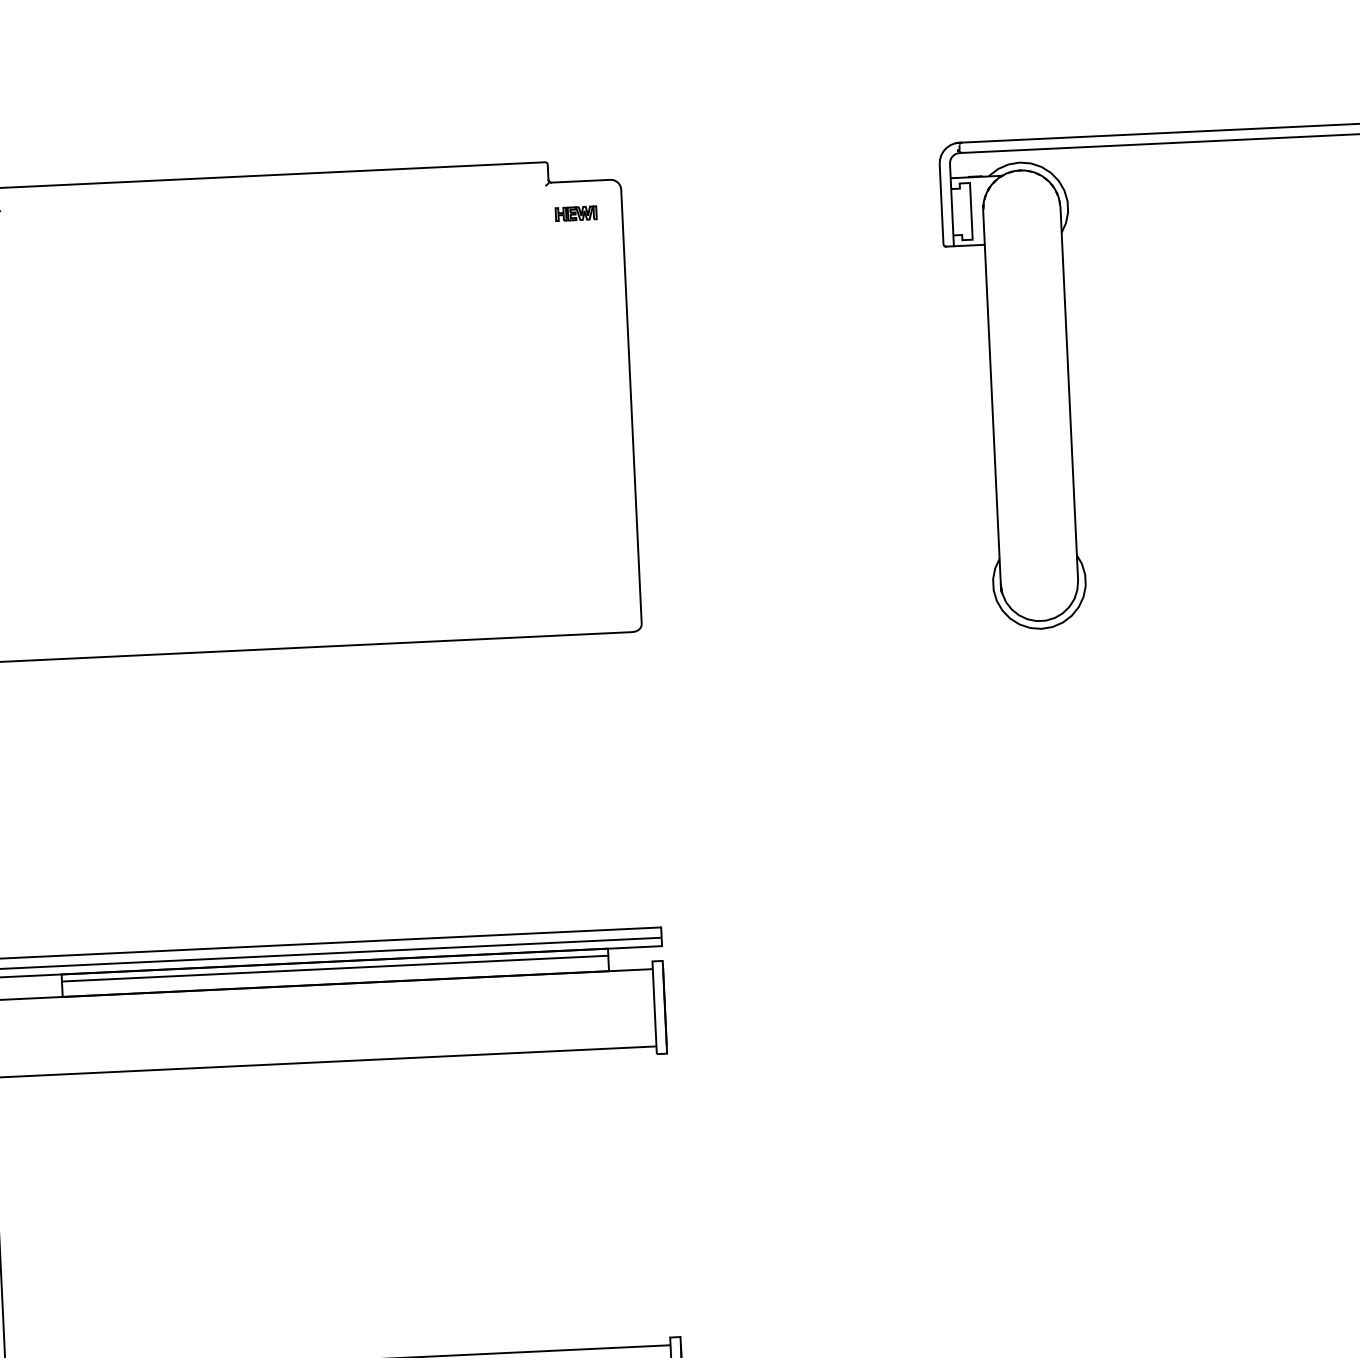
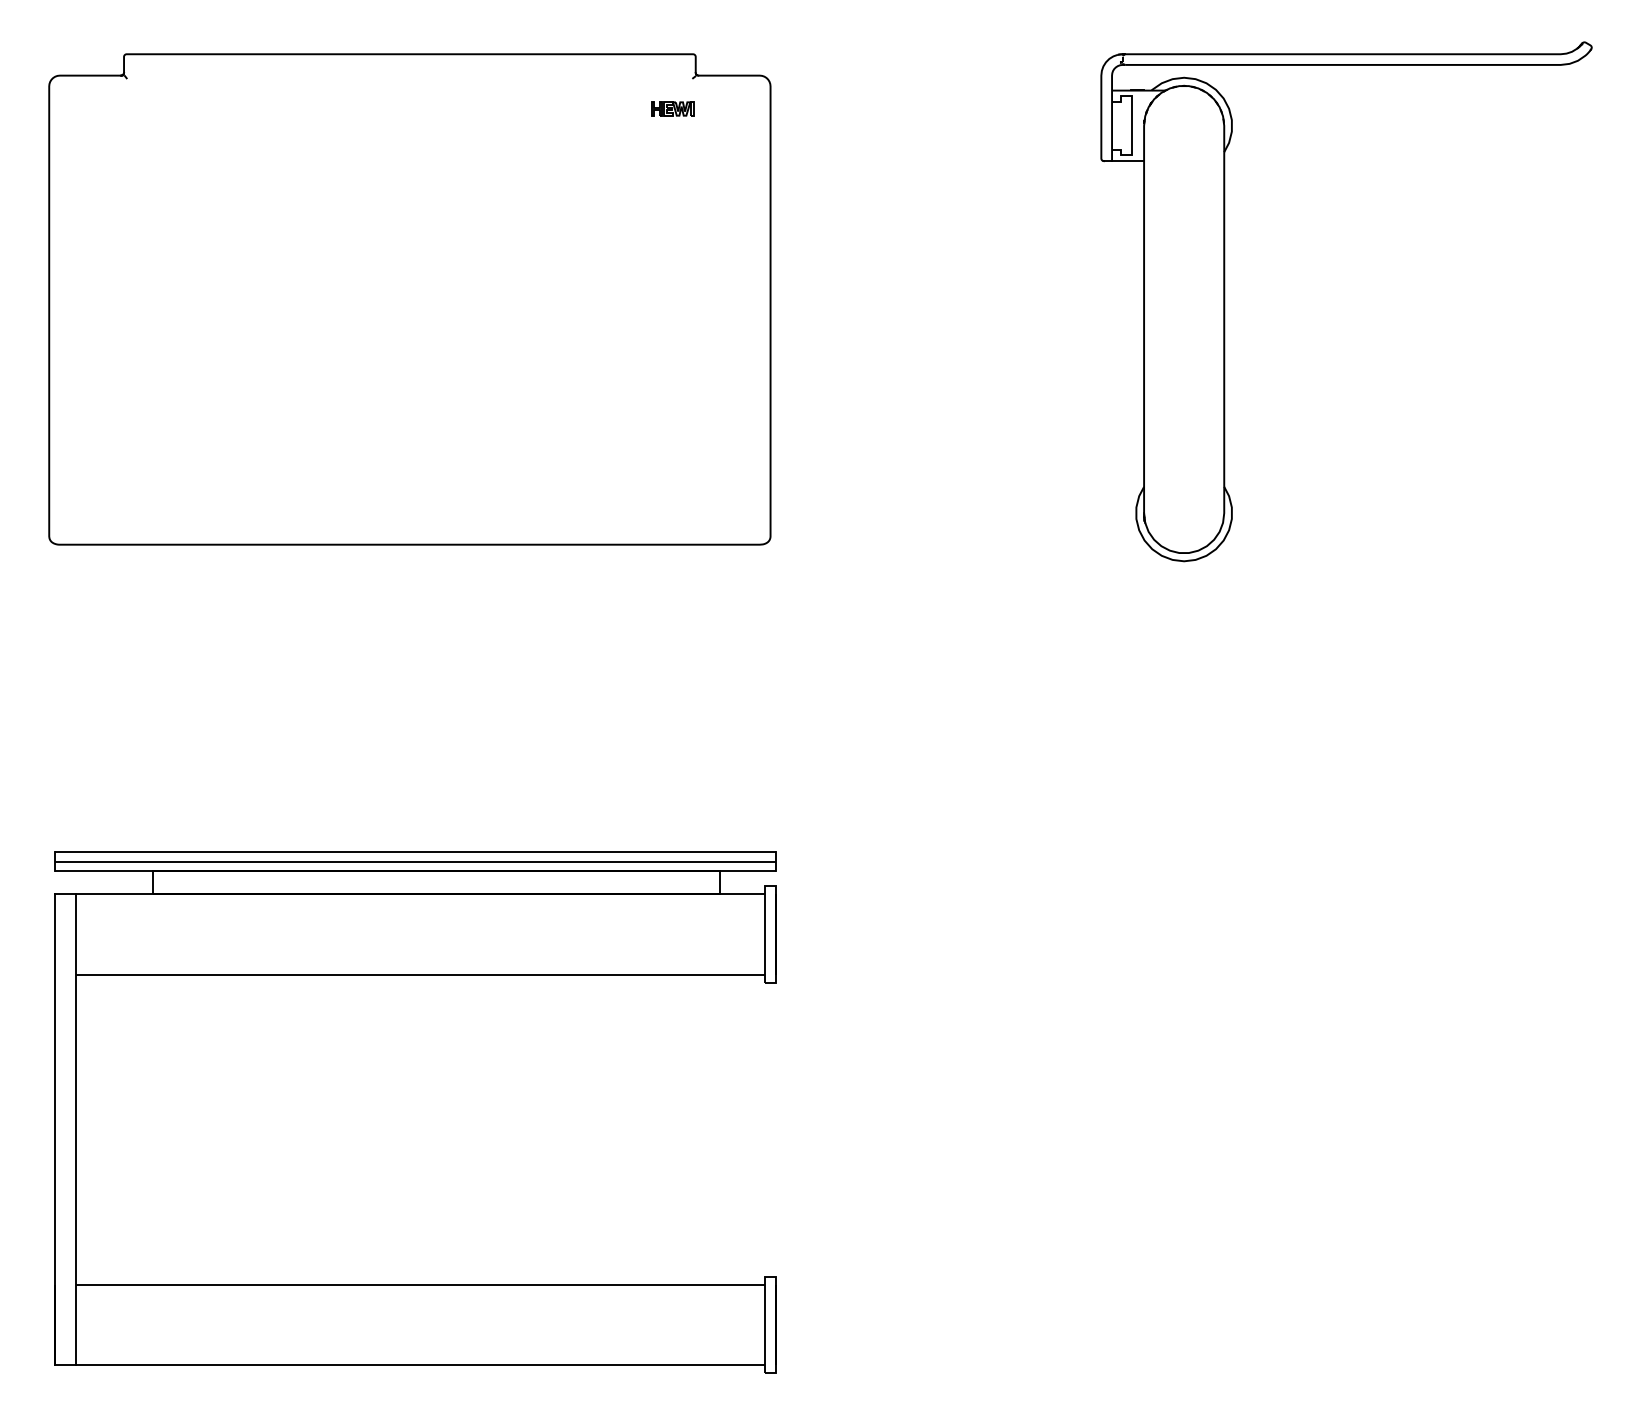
part: (575, 213) -> (672, 108), moved
line: (335, 968) -> (436, 878), removed

